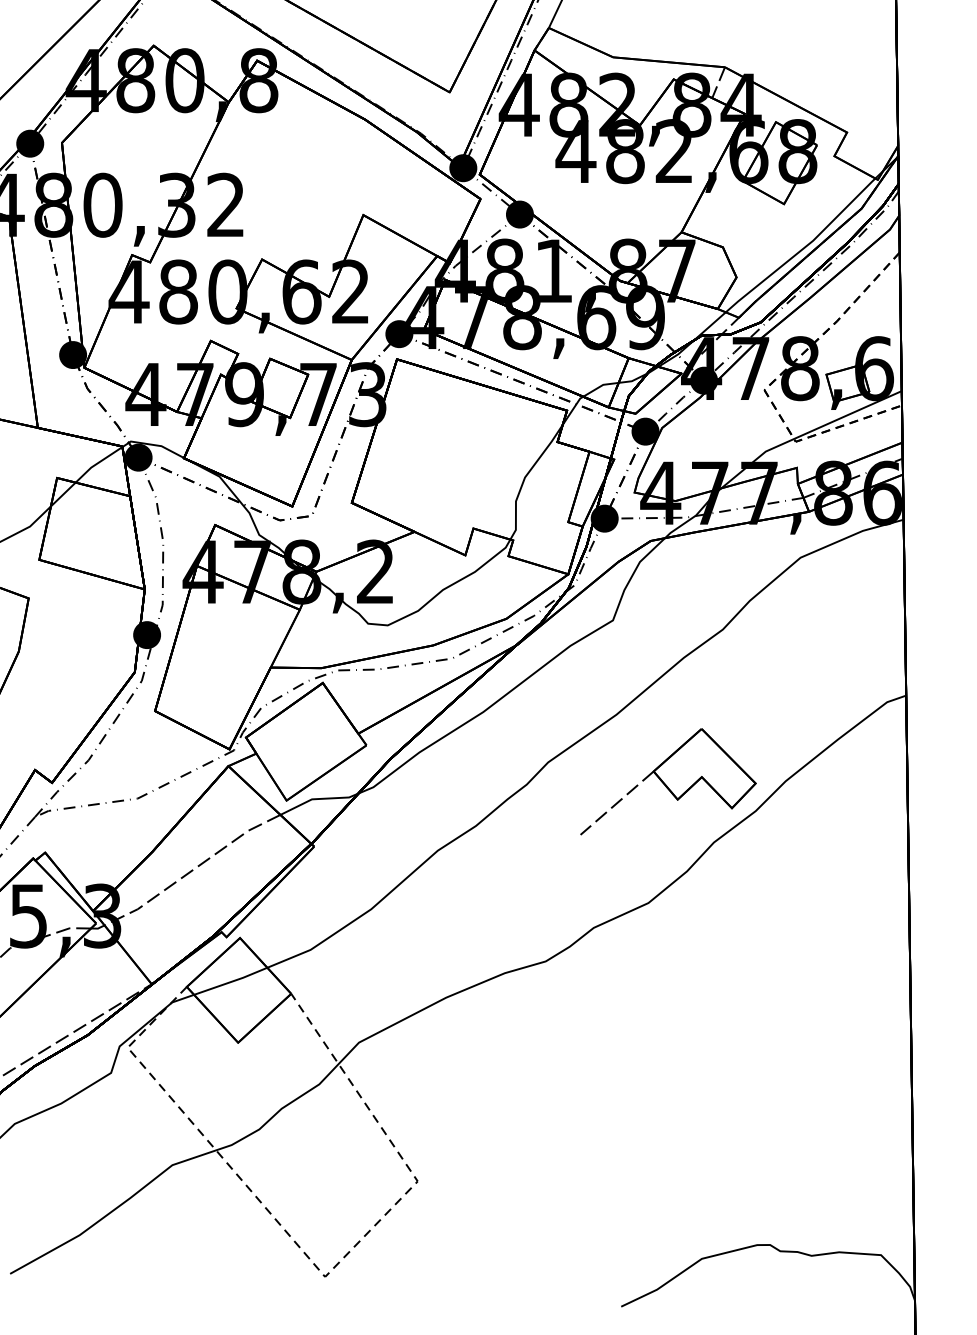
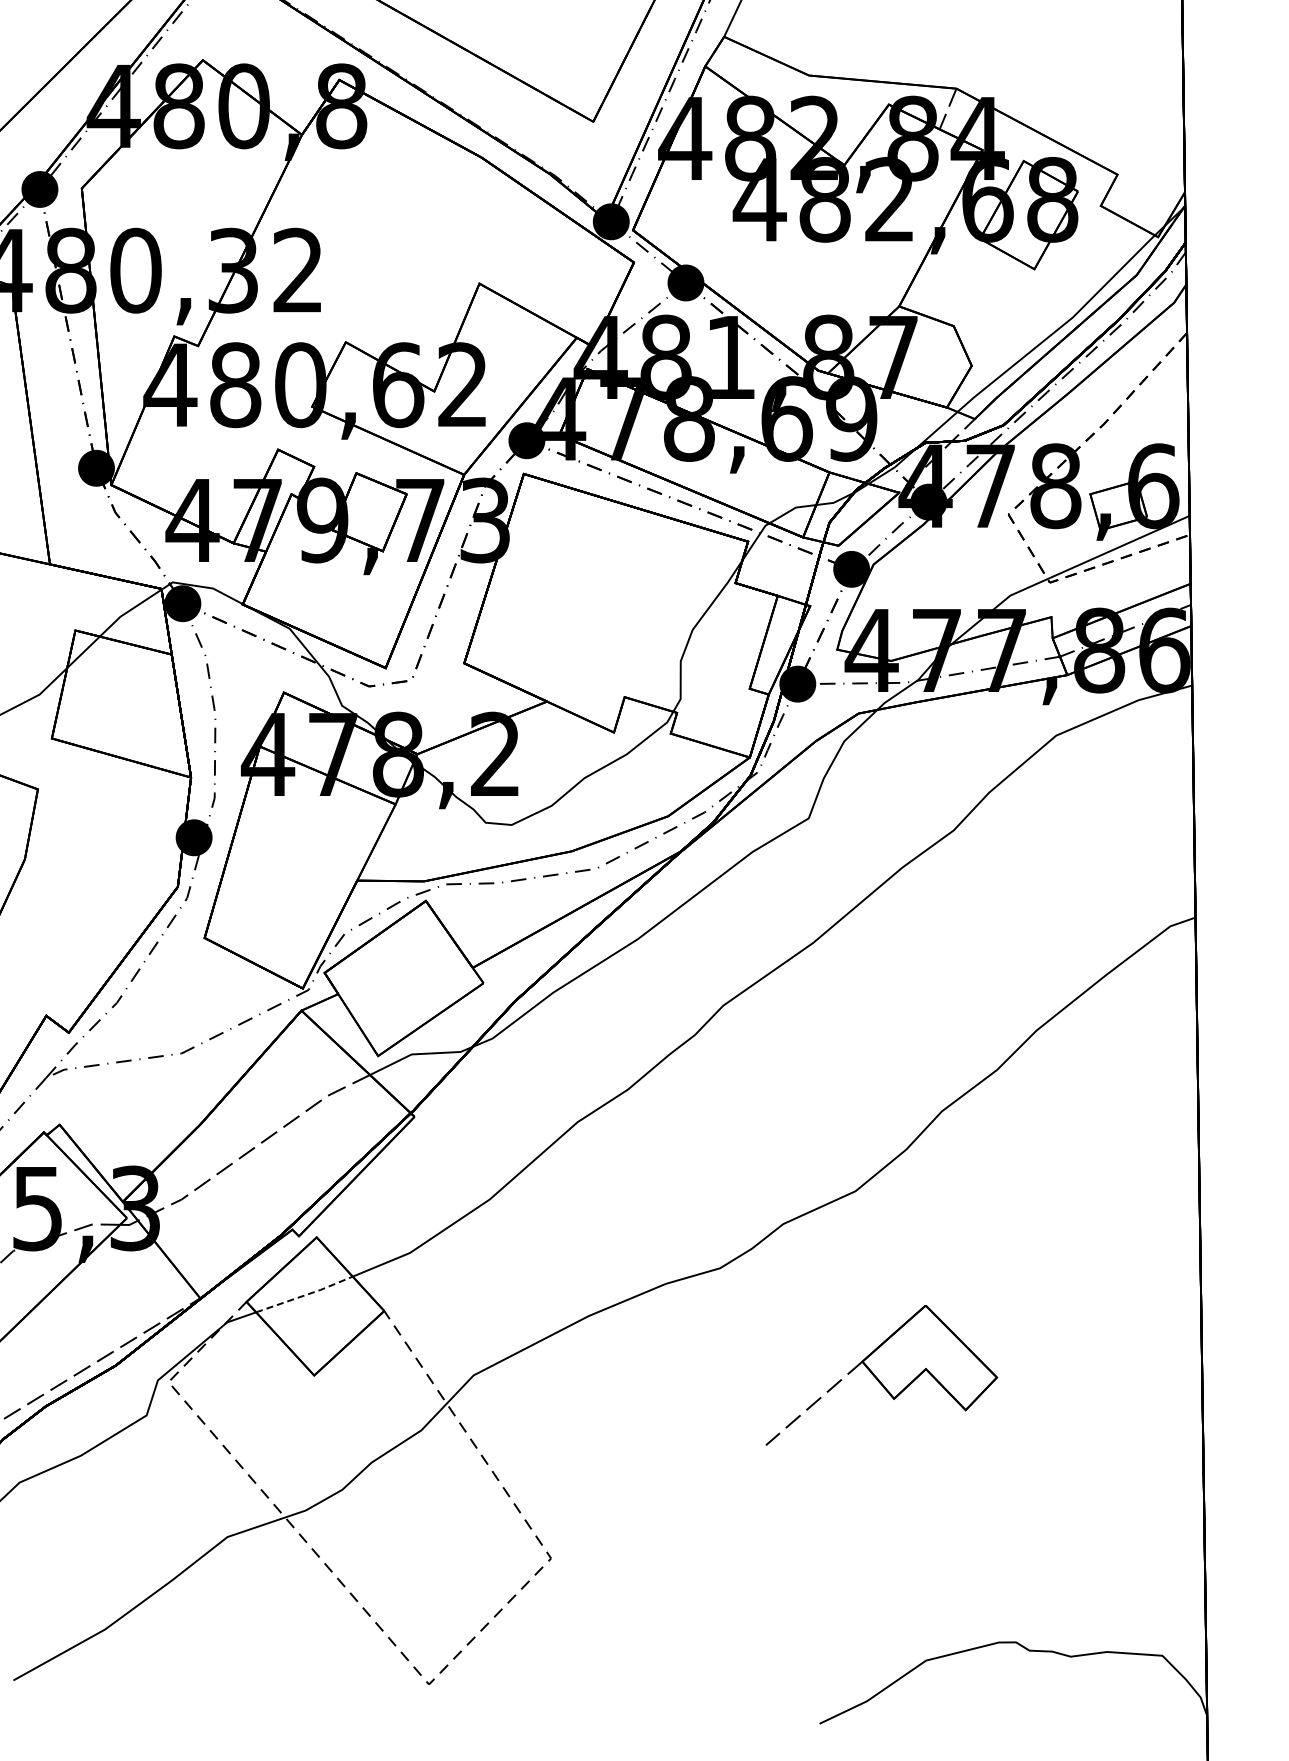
part: (668, 781) -> (881, 1375), moved
line: (231, 982) -> (305, 1295), solid -> dashed

